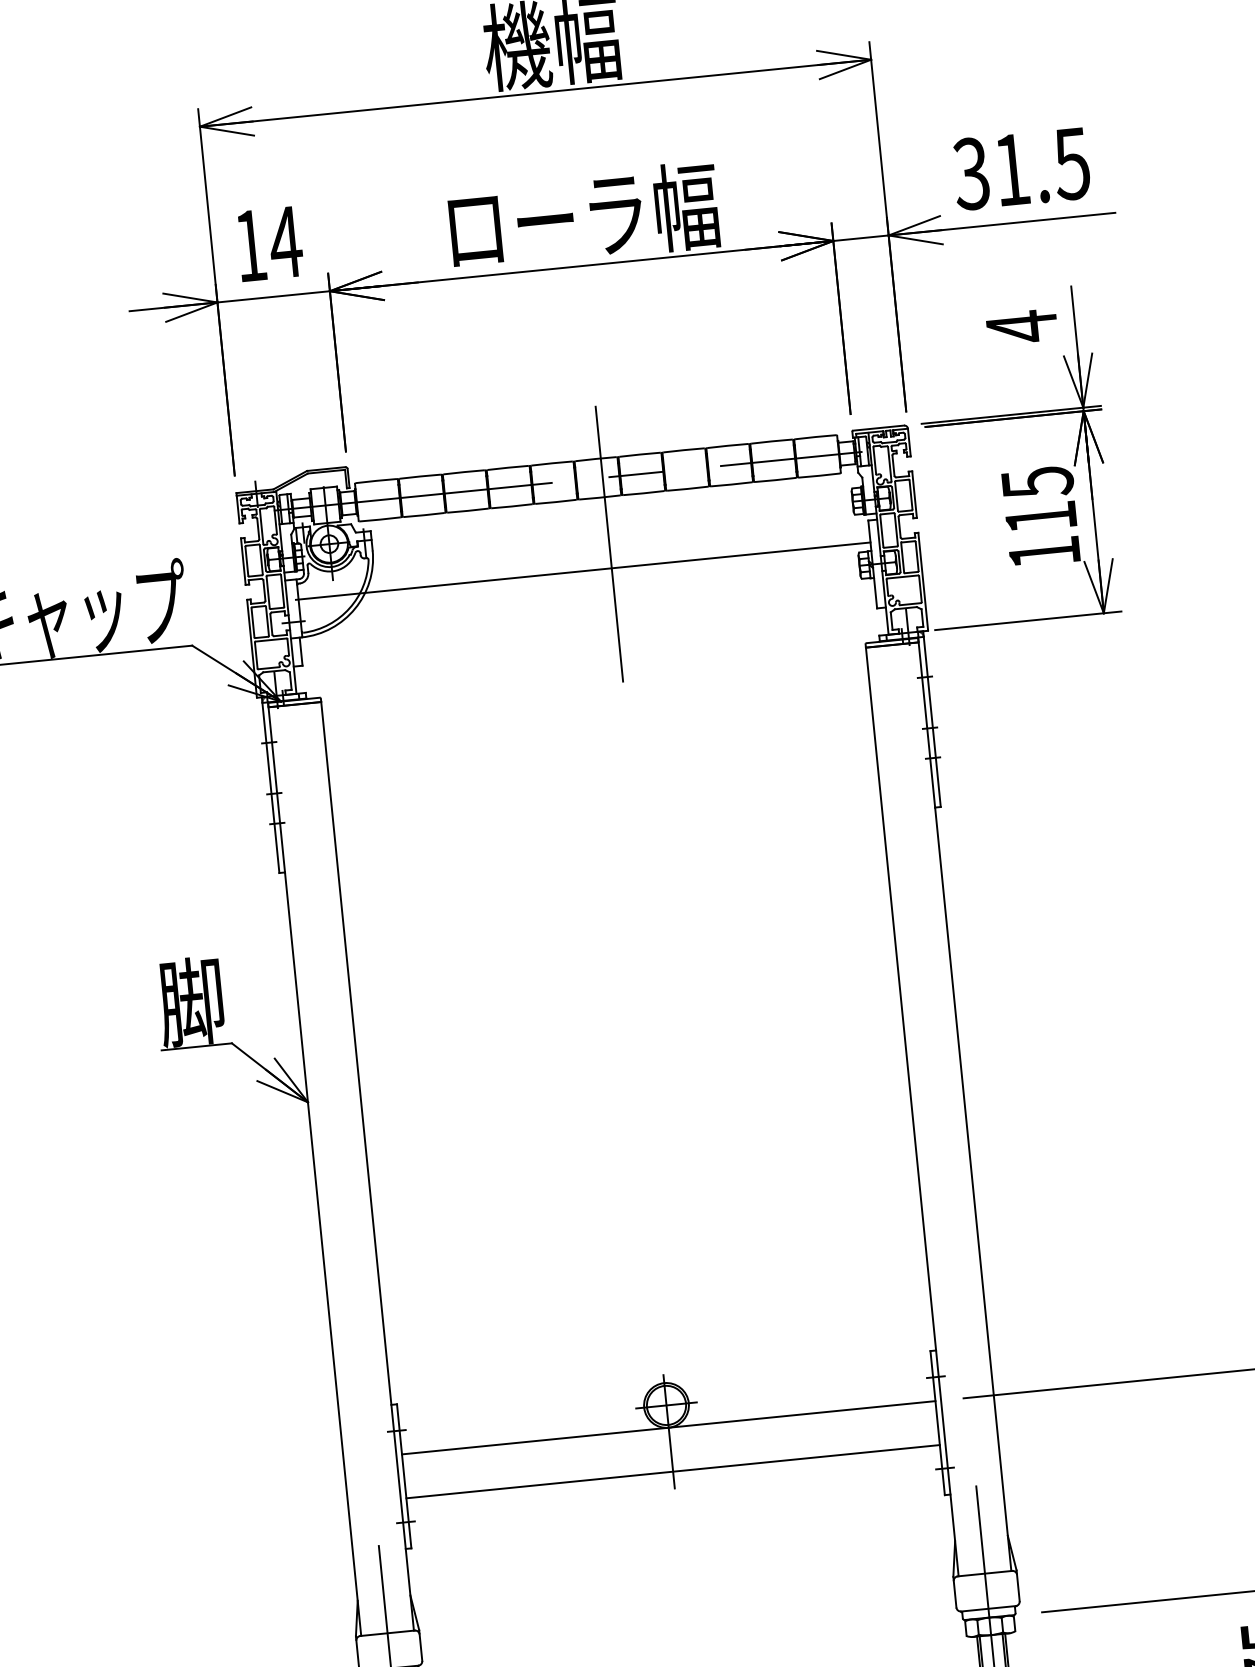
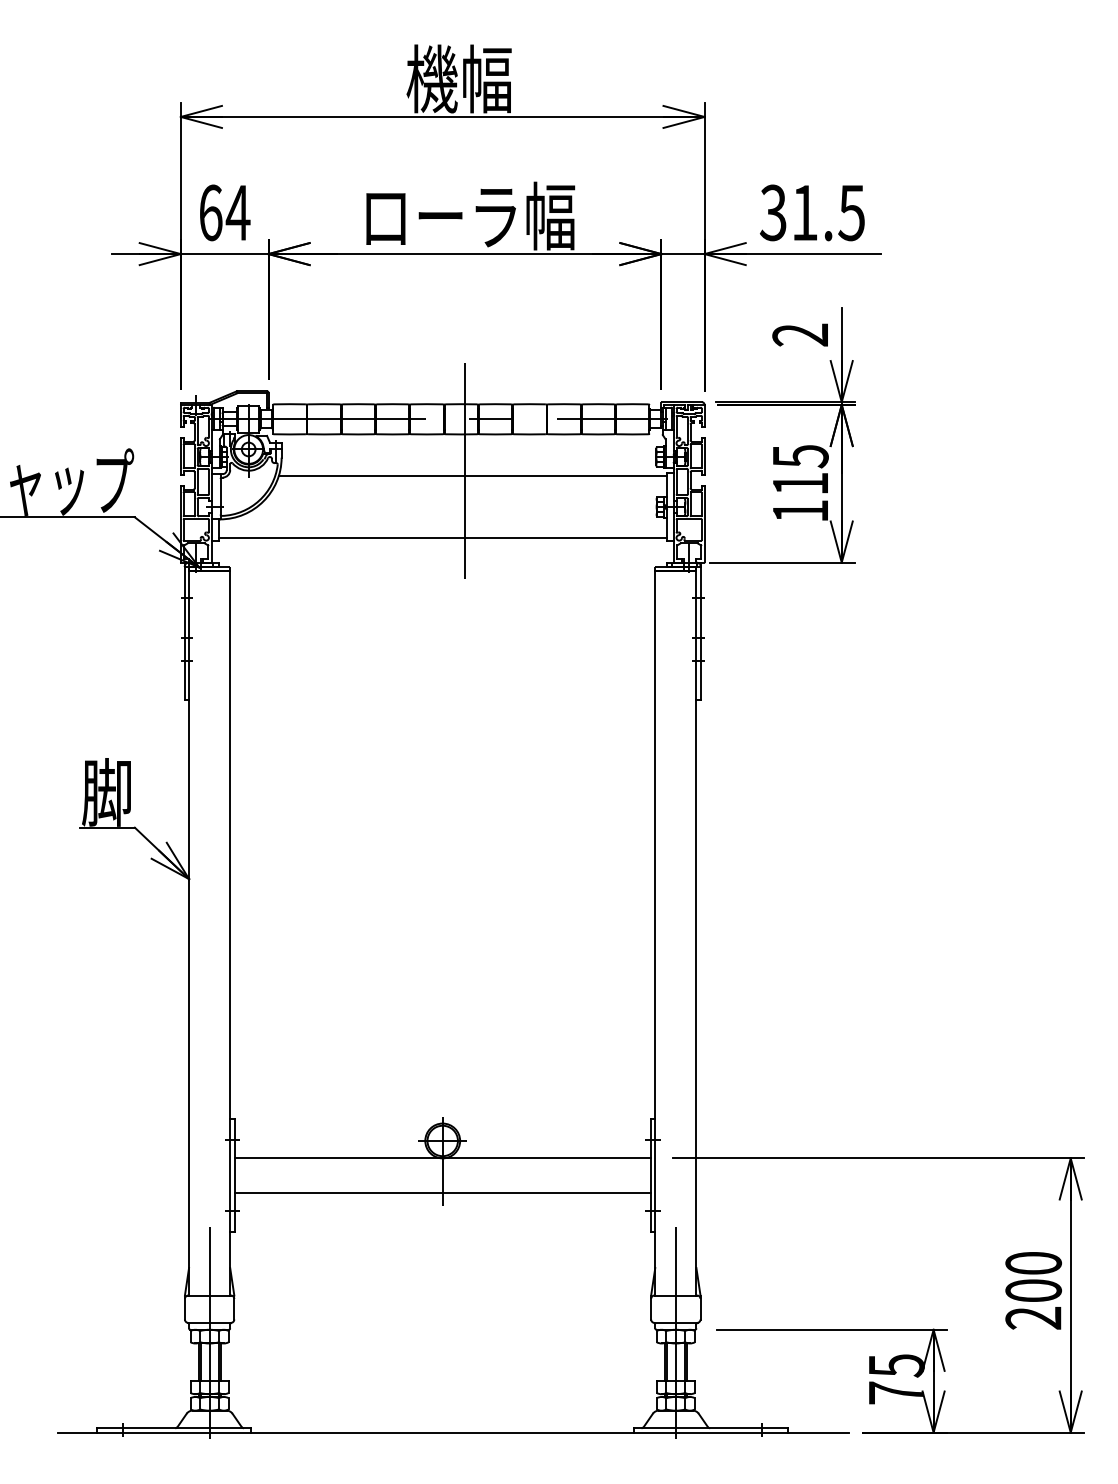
text: (251, 245) -> (211, 212), 14 -> 64
text: (1020, 326) -> (799, 334), 4 -> 2
line: (619, 550) -> (472, 476), added
line: (582, 570) -> (442, 537), moved

